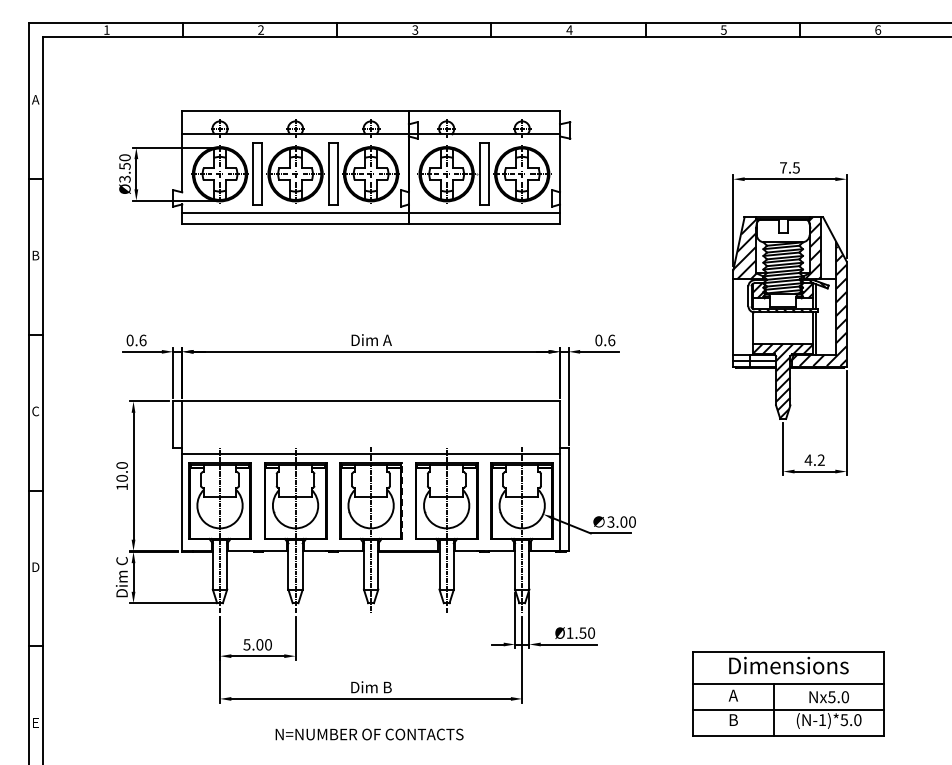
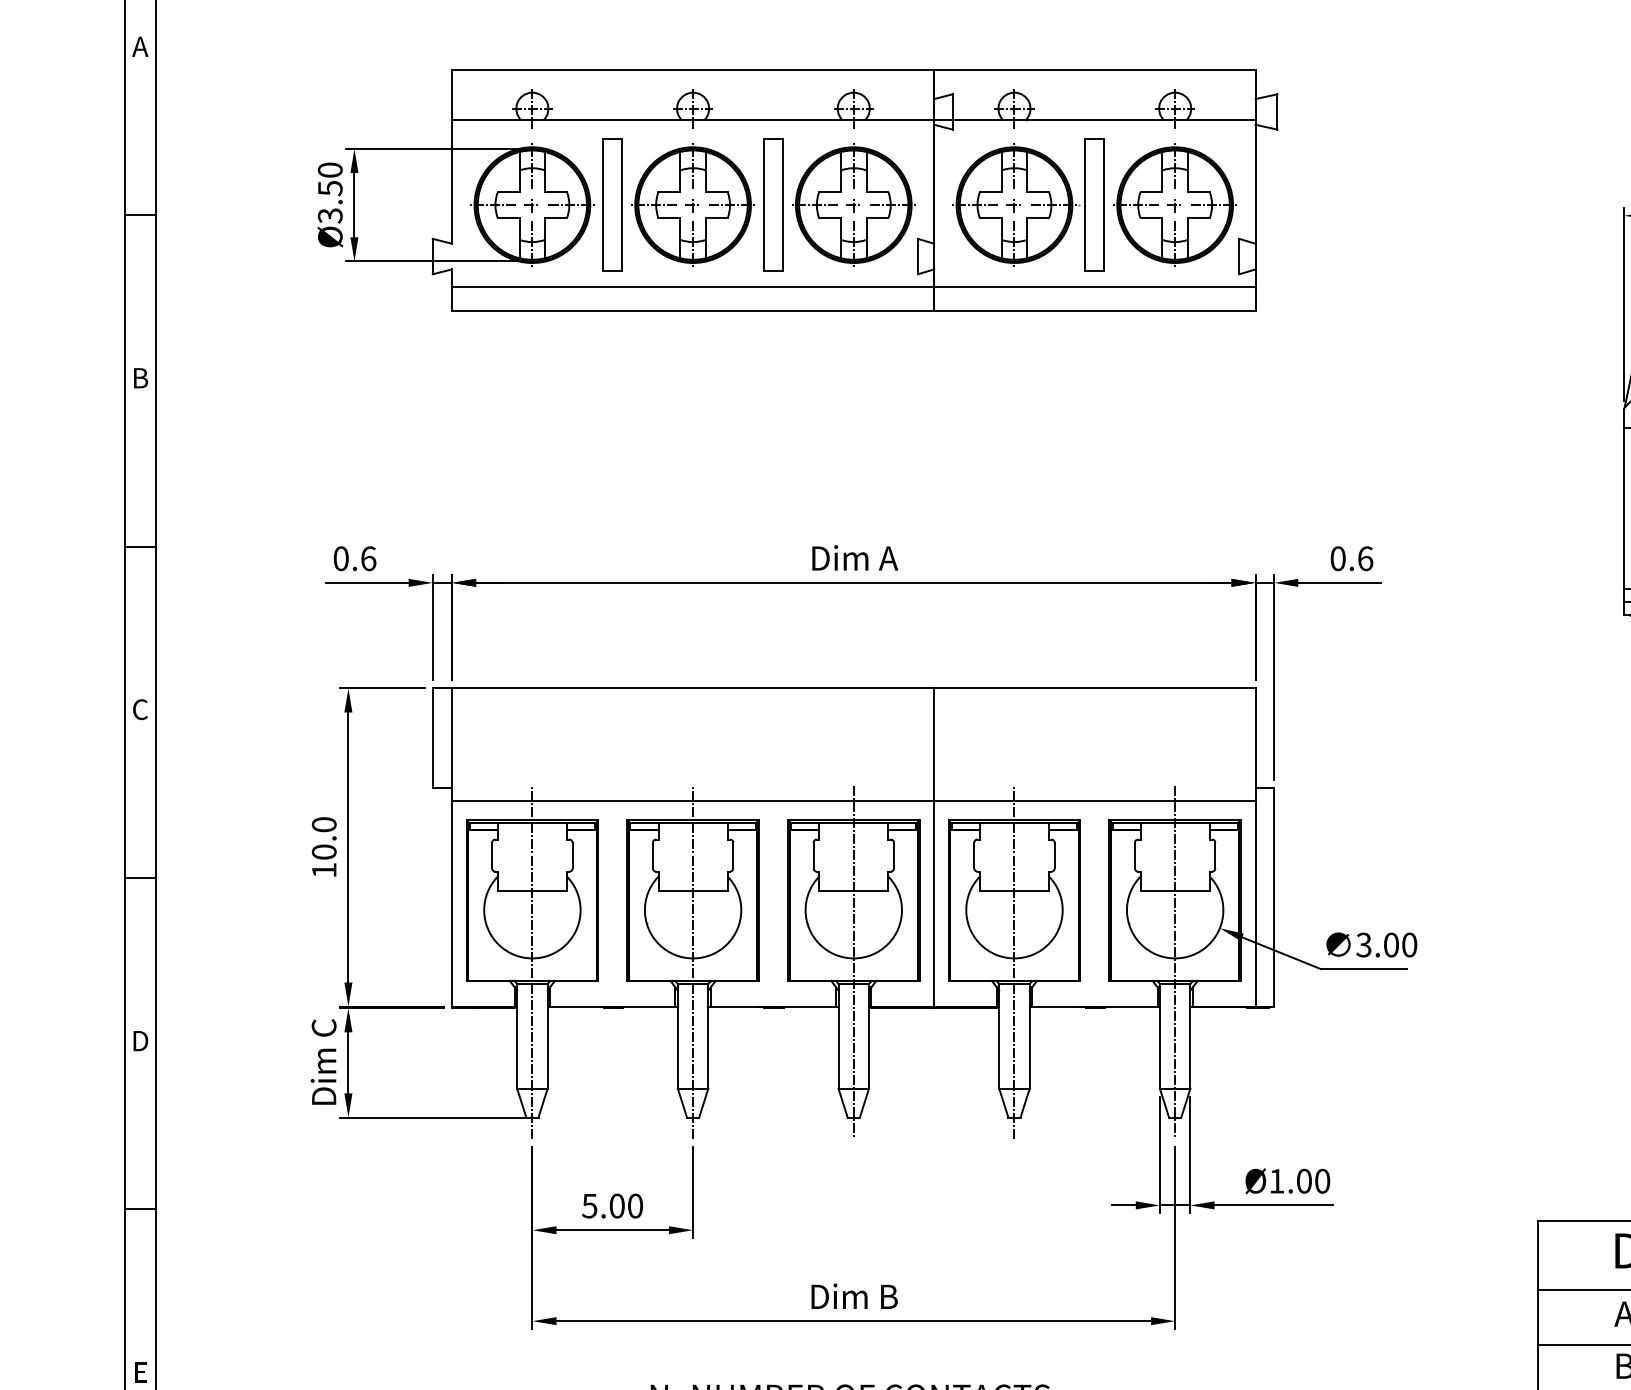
line: (408, 476) -> (933, 848), added
line: (402, 501) -> (920, 901), dashed -> solid
text: (582, 632) -> (1303, 1179), Ø1.50 -> Ø1.00

